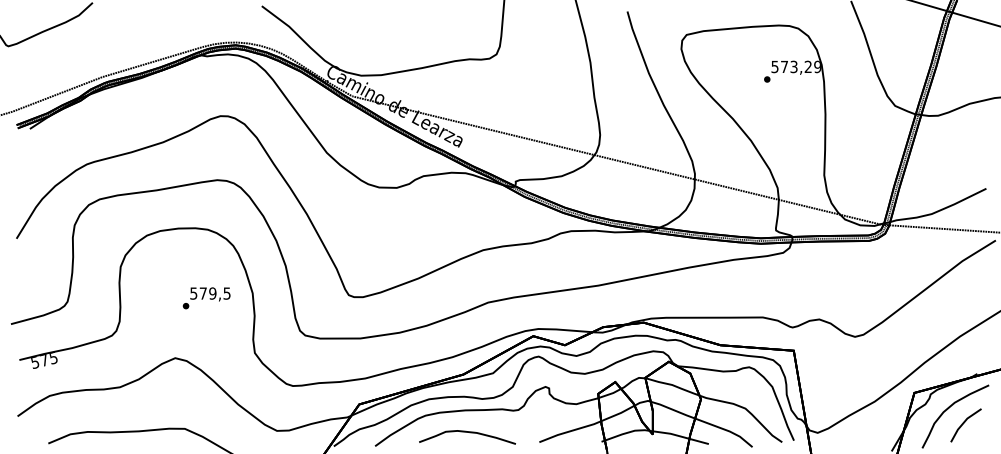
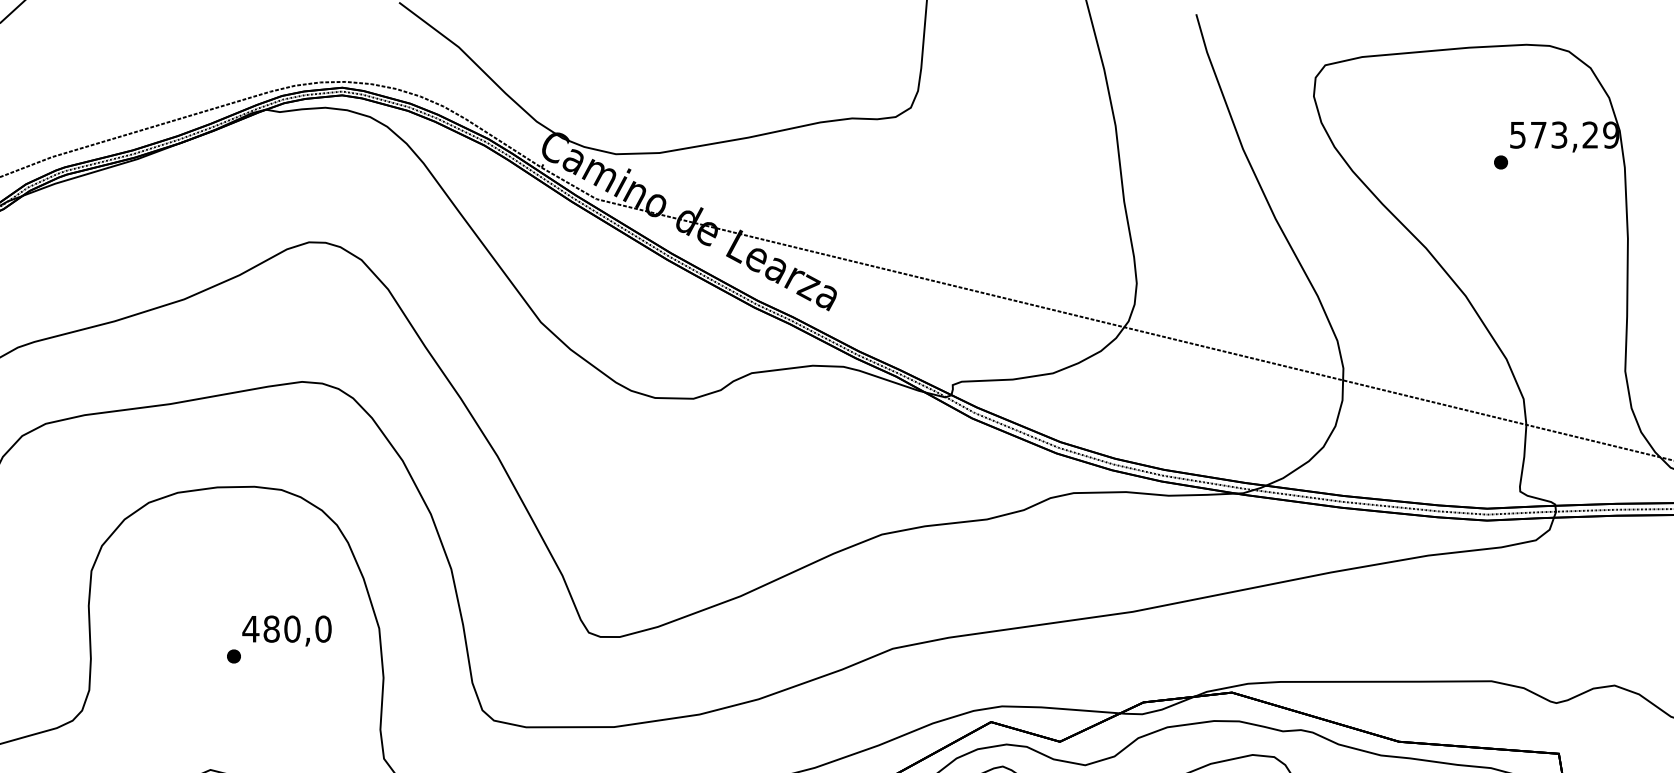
text: (209, 293) -> (285, 628), 579,5 -> 480,0

